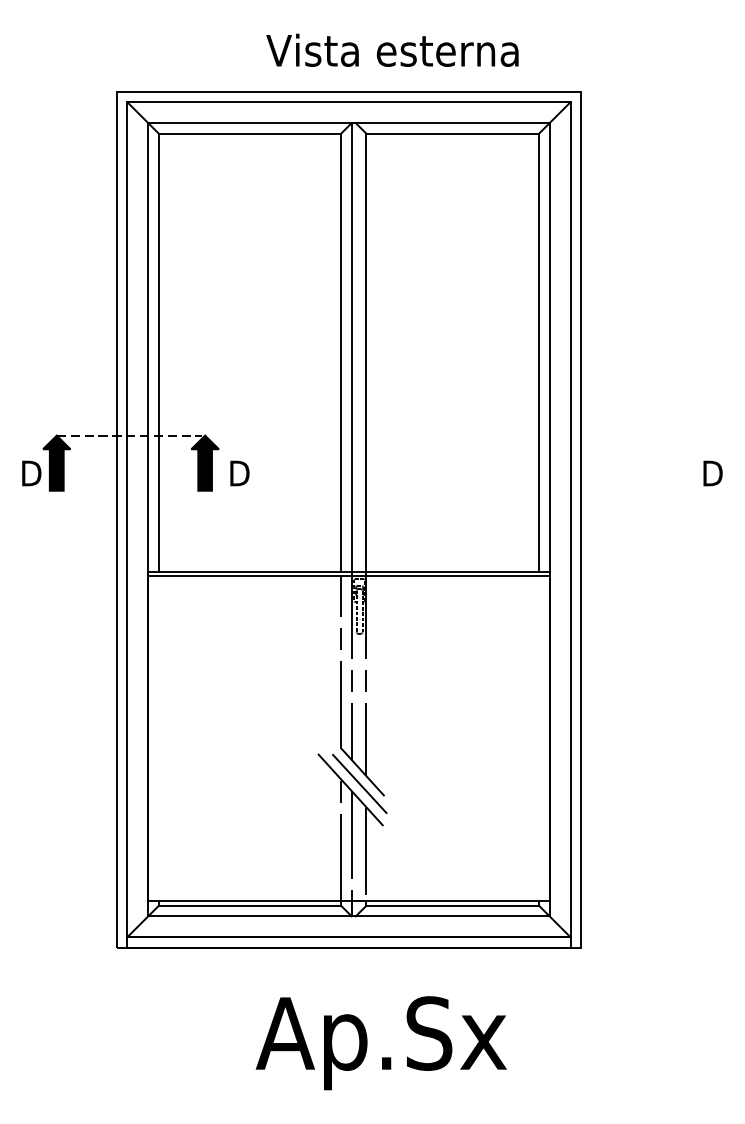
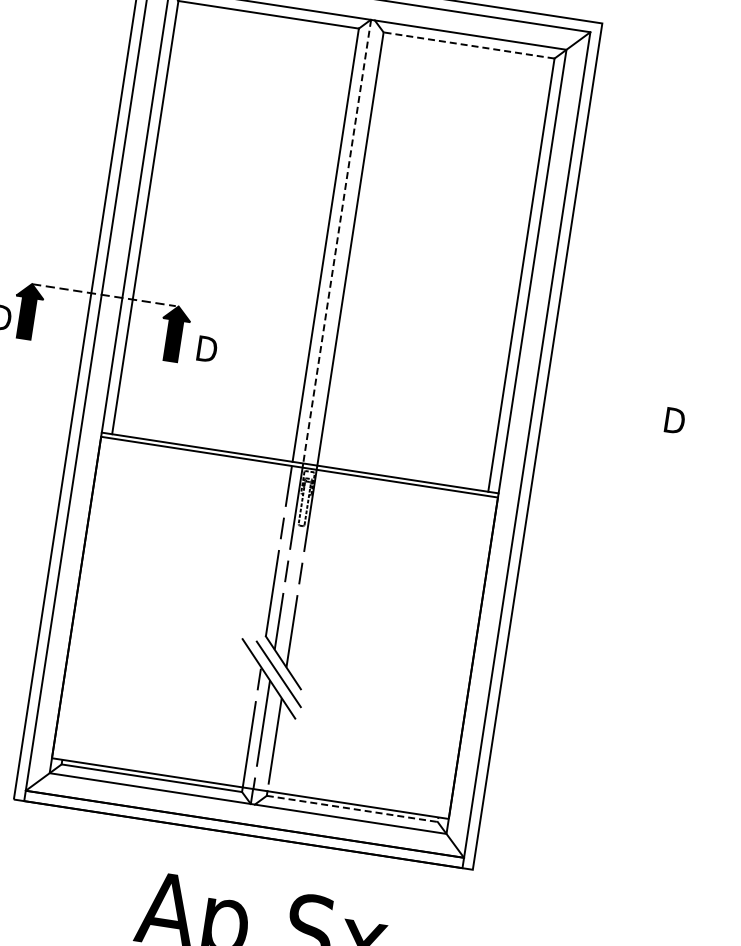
line: (452, 133) -> (468, 45), solid -> dashed
line: (352, 347) -> (337, 241), solid -> dashed
line: (456, 905) -> (356, 809), solid -> dashed

